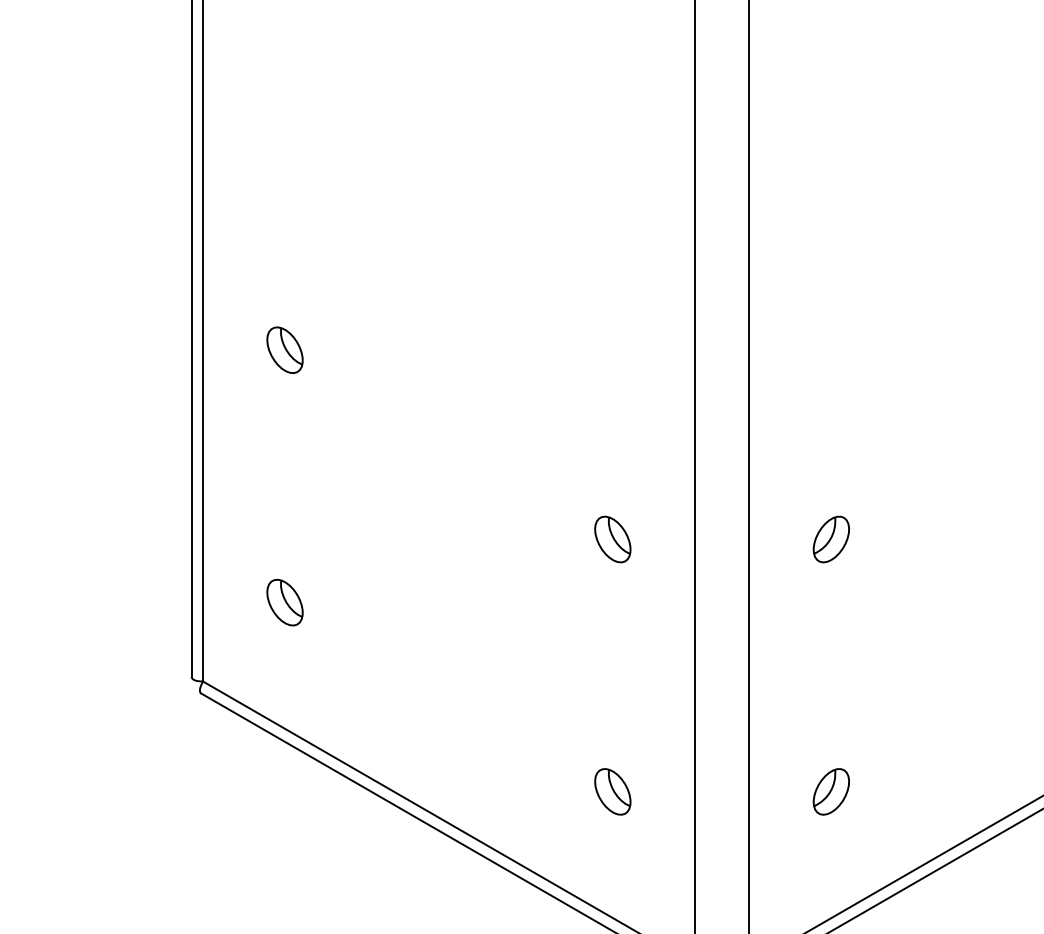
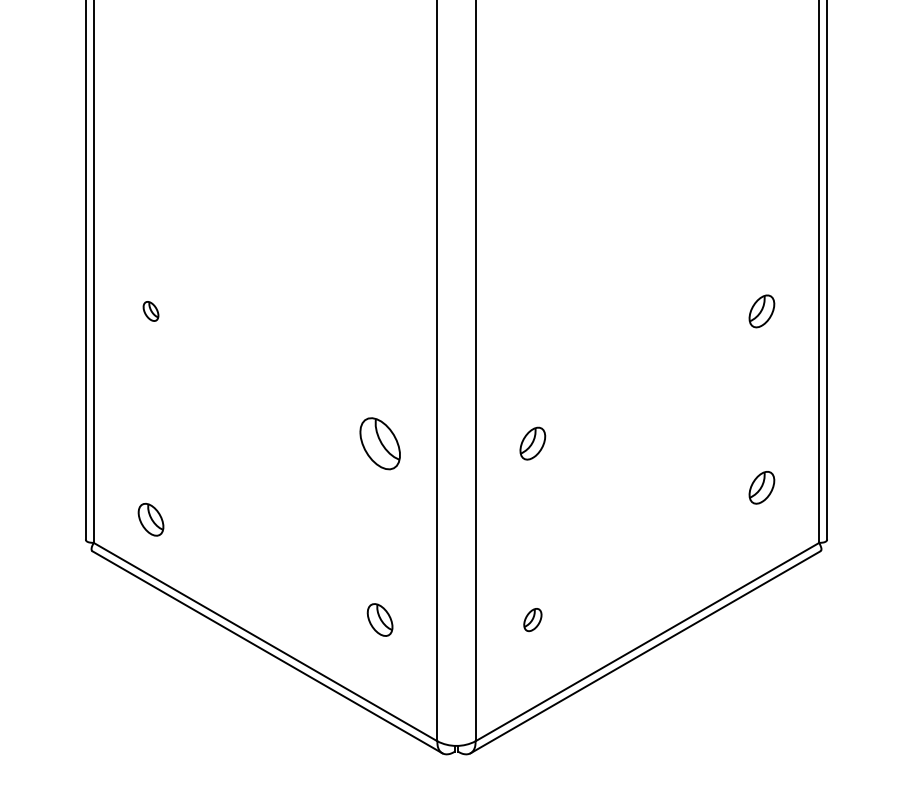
part: (284, 350) -> (150, 311), size x0.6
part: (611, 539) -> (379, 443), size x1.6
part: (284, 602) -> (150, 519), moved
part: (830, 791) -> (532, 619), size x0.7

